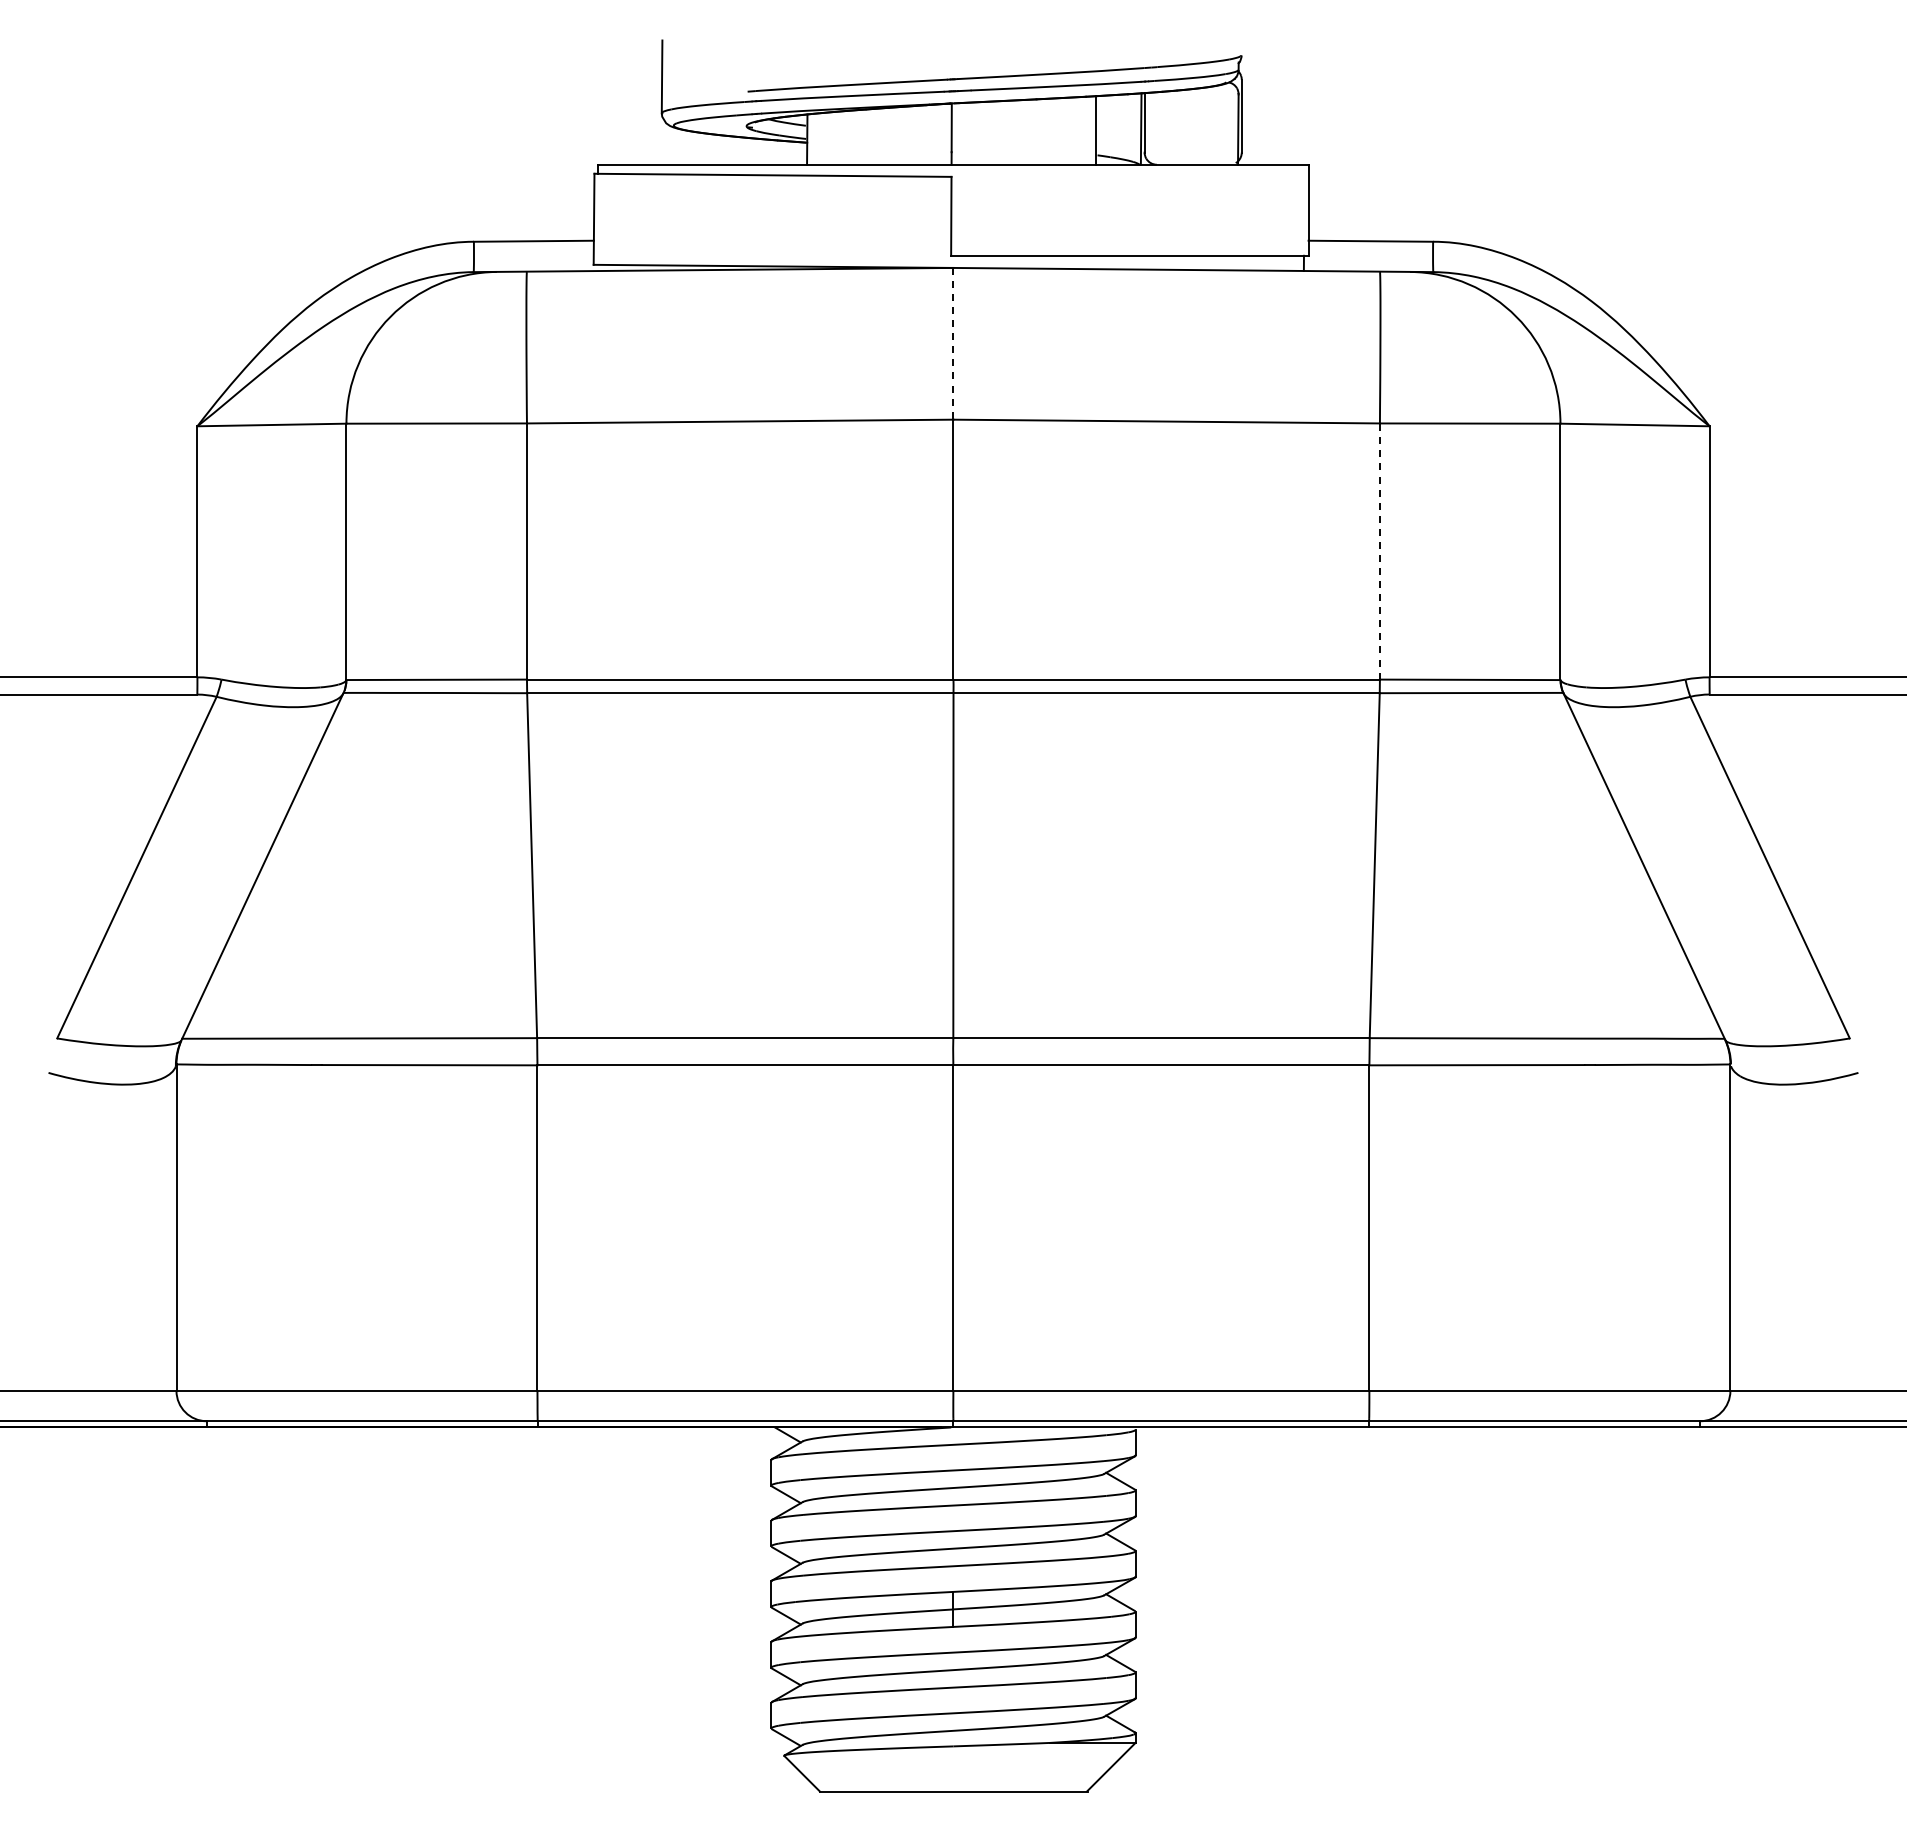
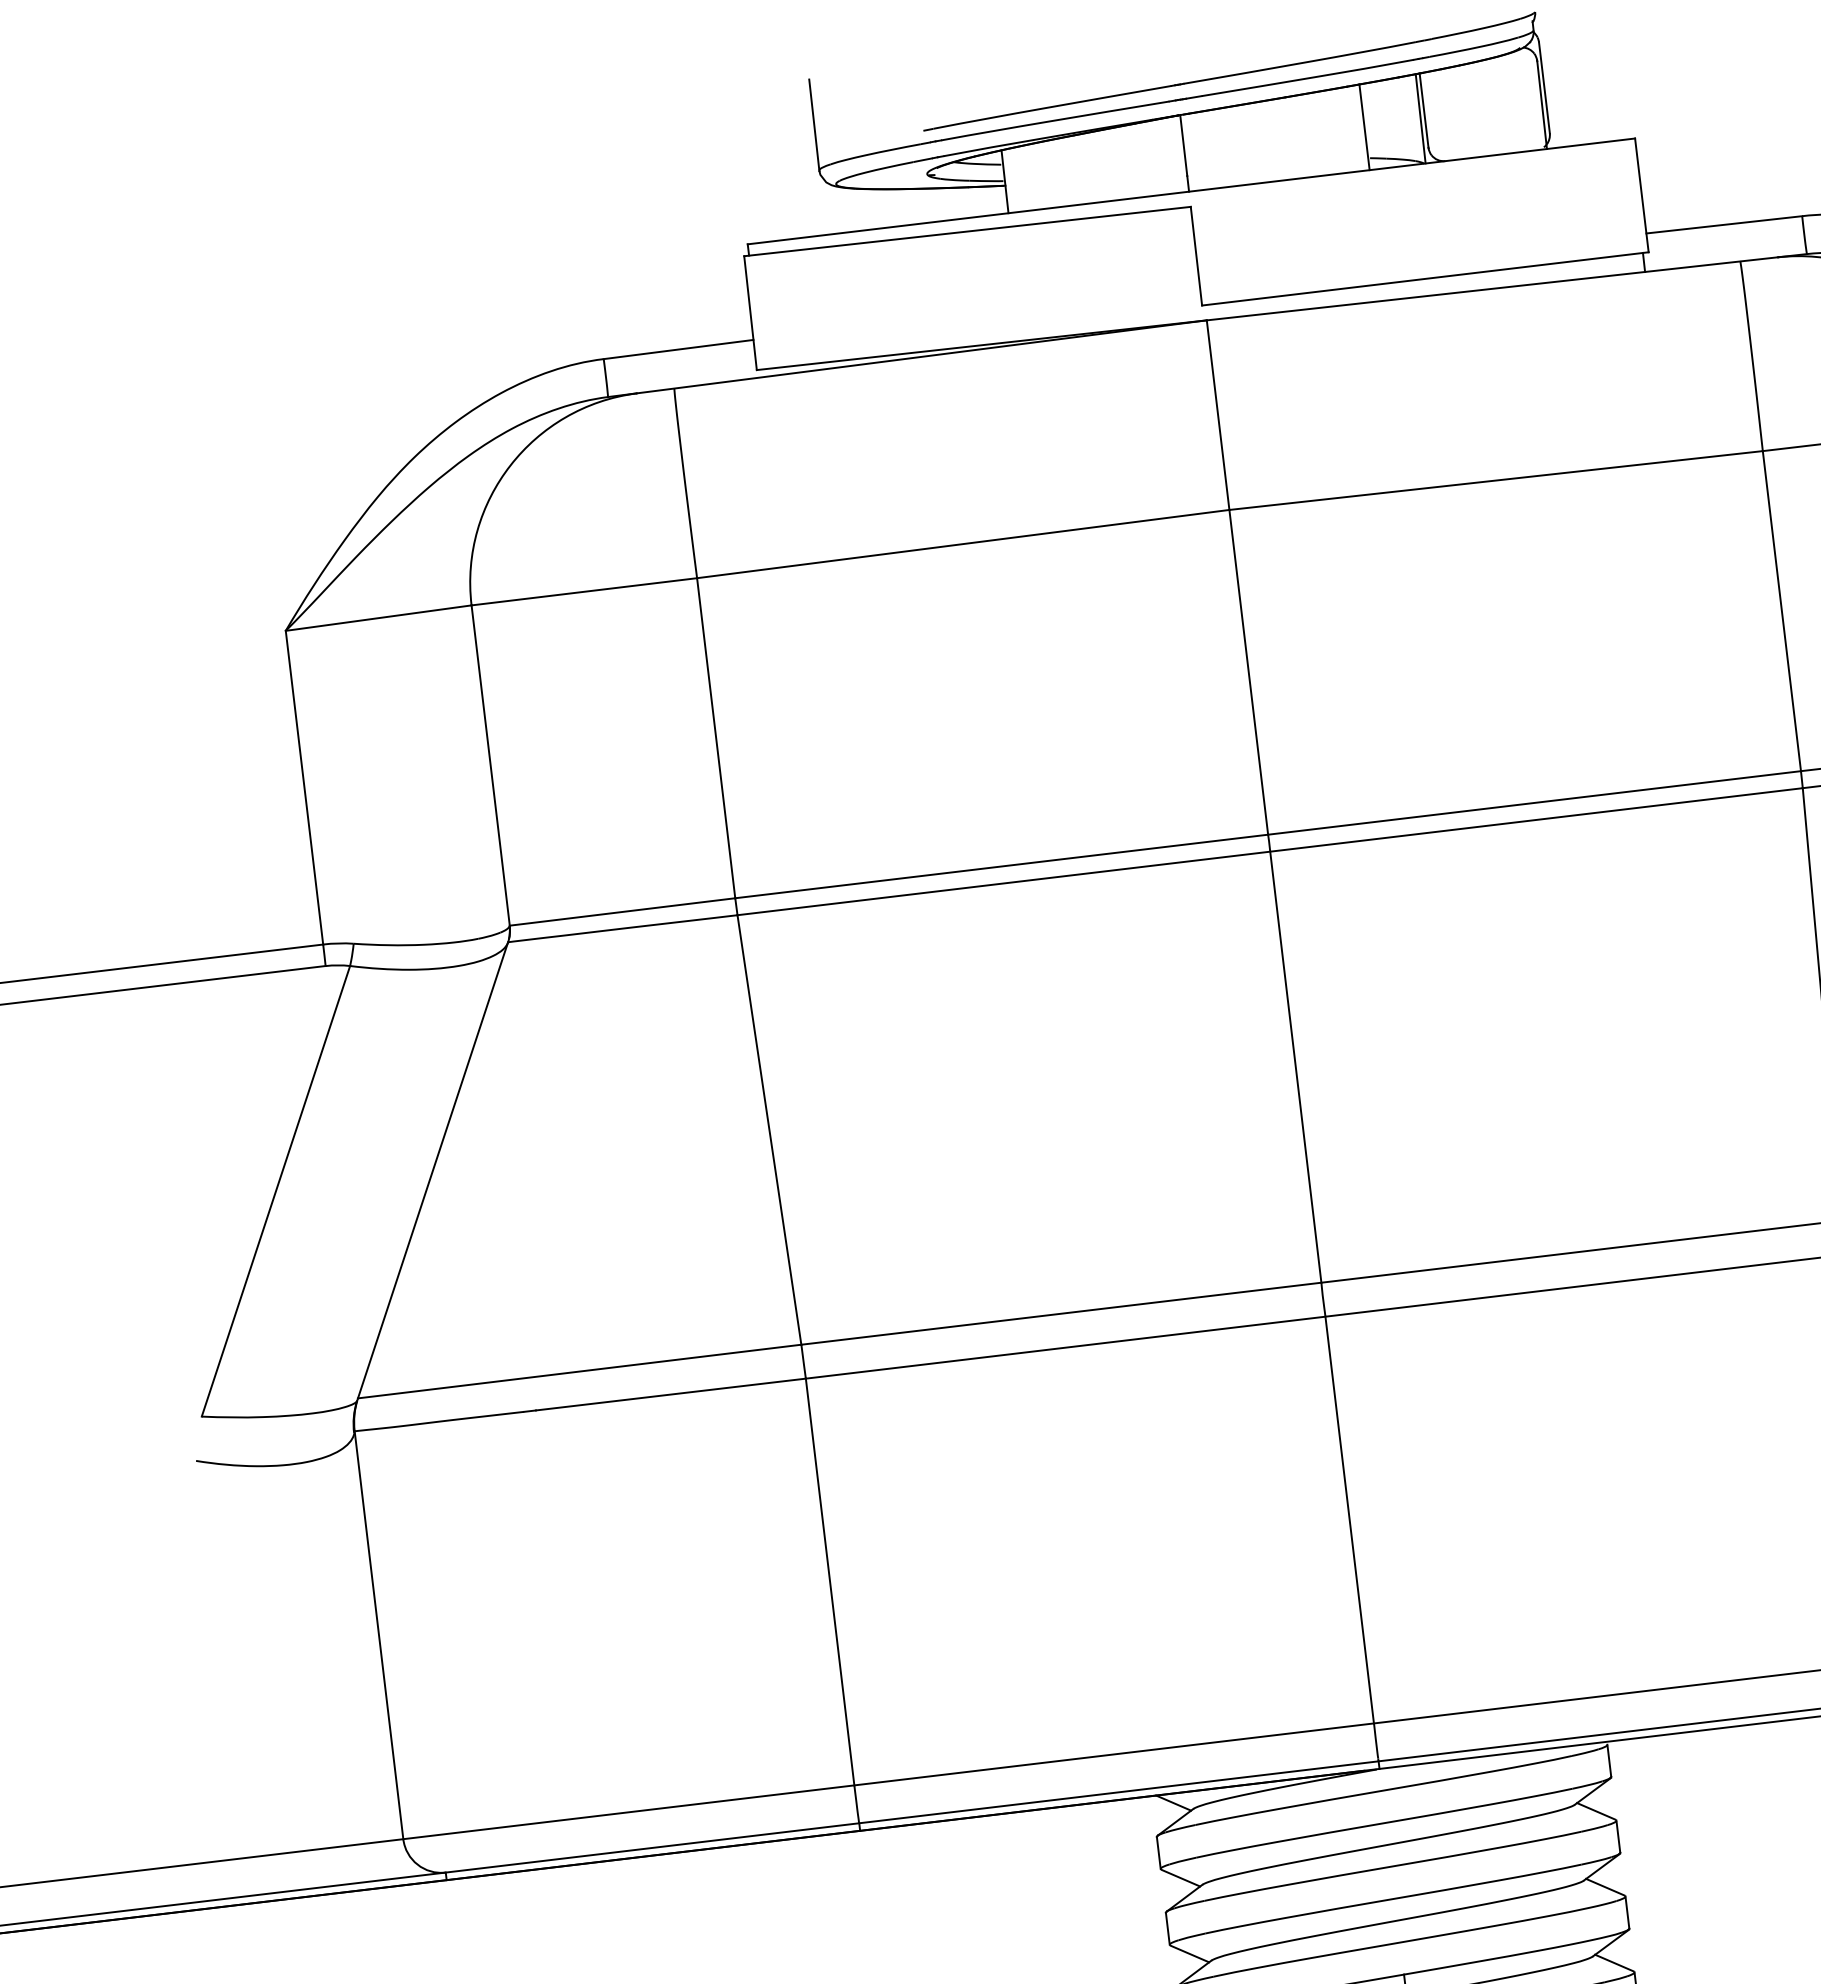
line: (953, 343) -> (1218, 414), dashed -> solid
line: (1379, 551) -> (1781, 611), dashed -> solid

